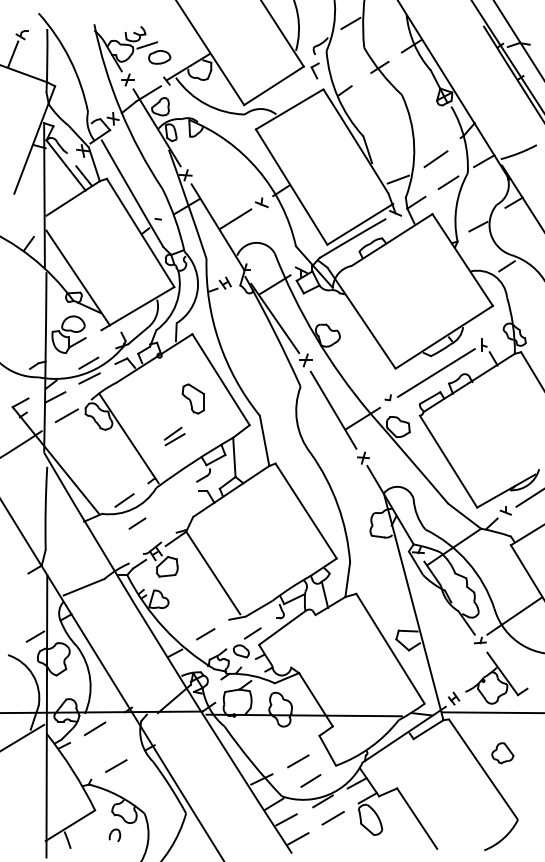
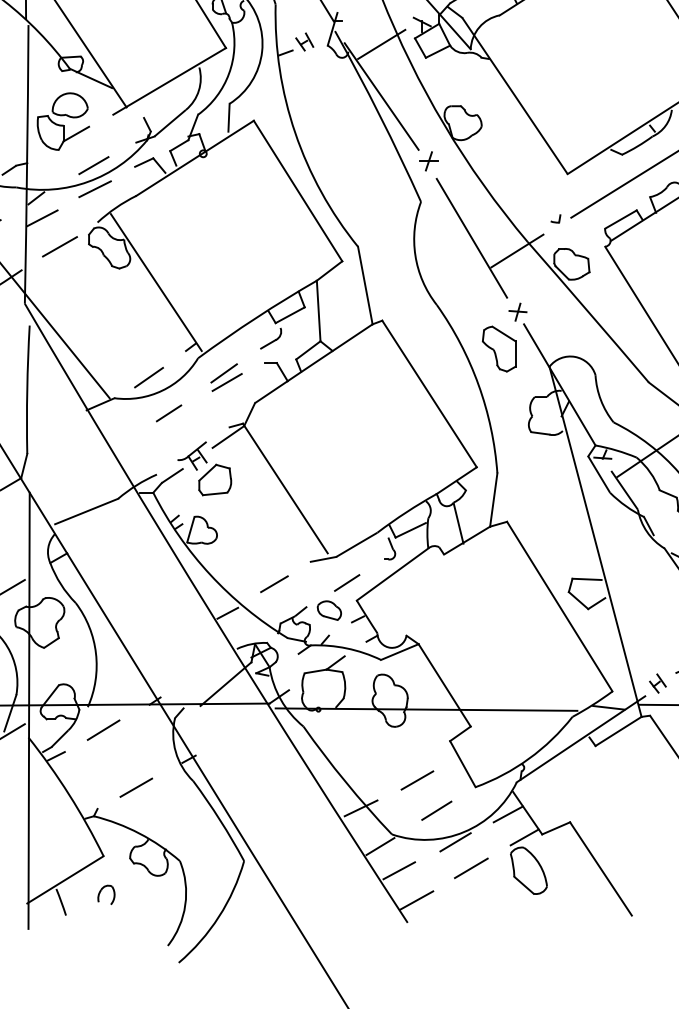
part: (192, 398) -> (497, 348), moved
part: (174, 436) -> (226, 377), moved
part: (114, 835) -> (105, 894), moved

